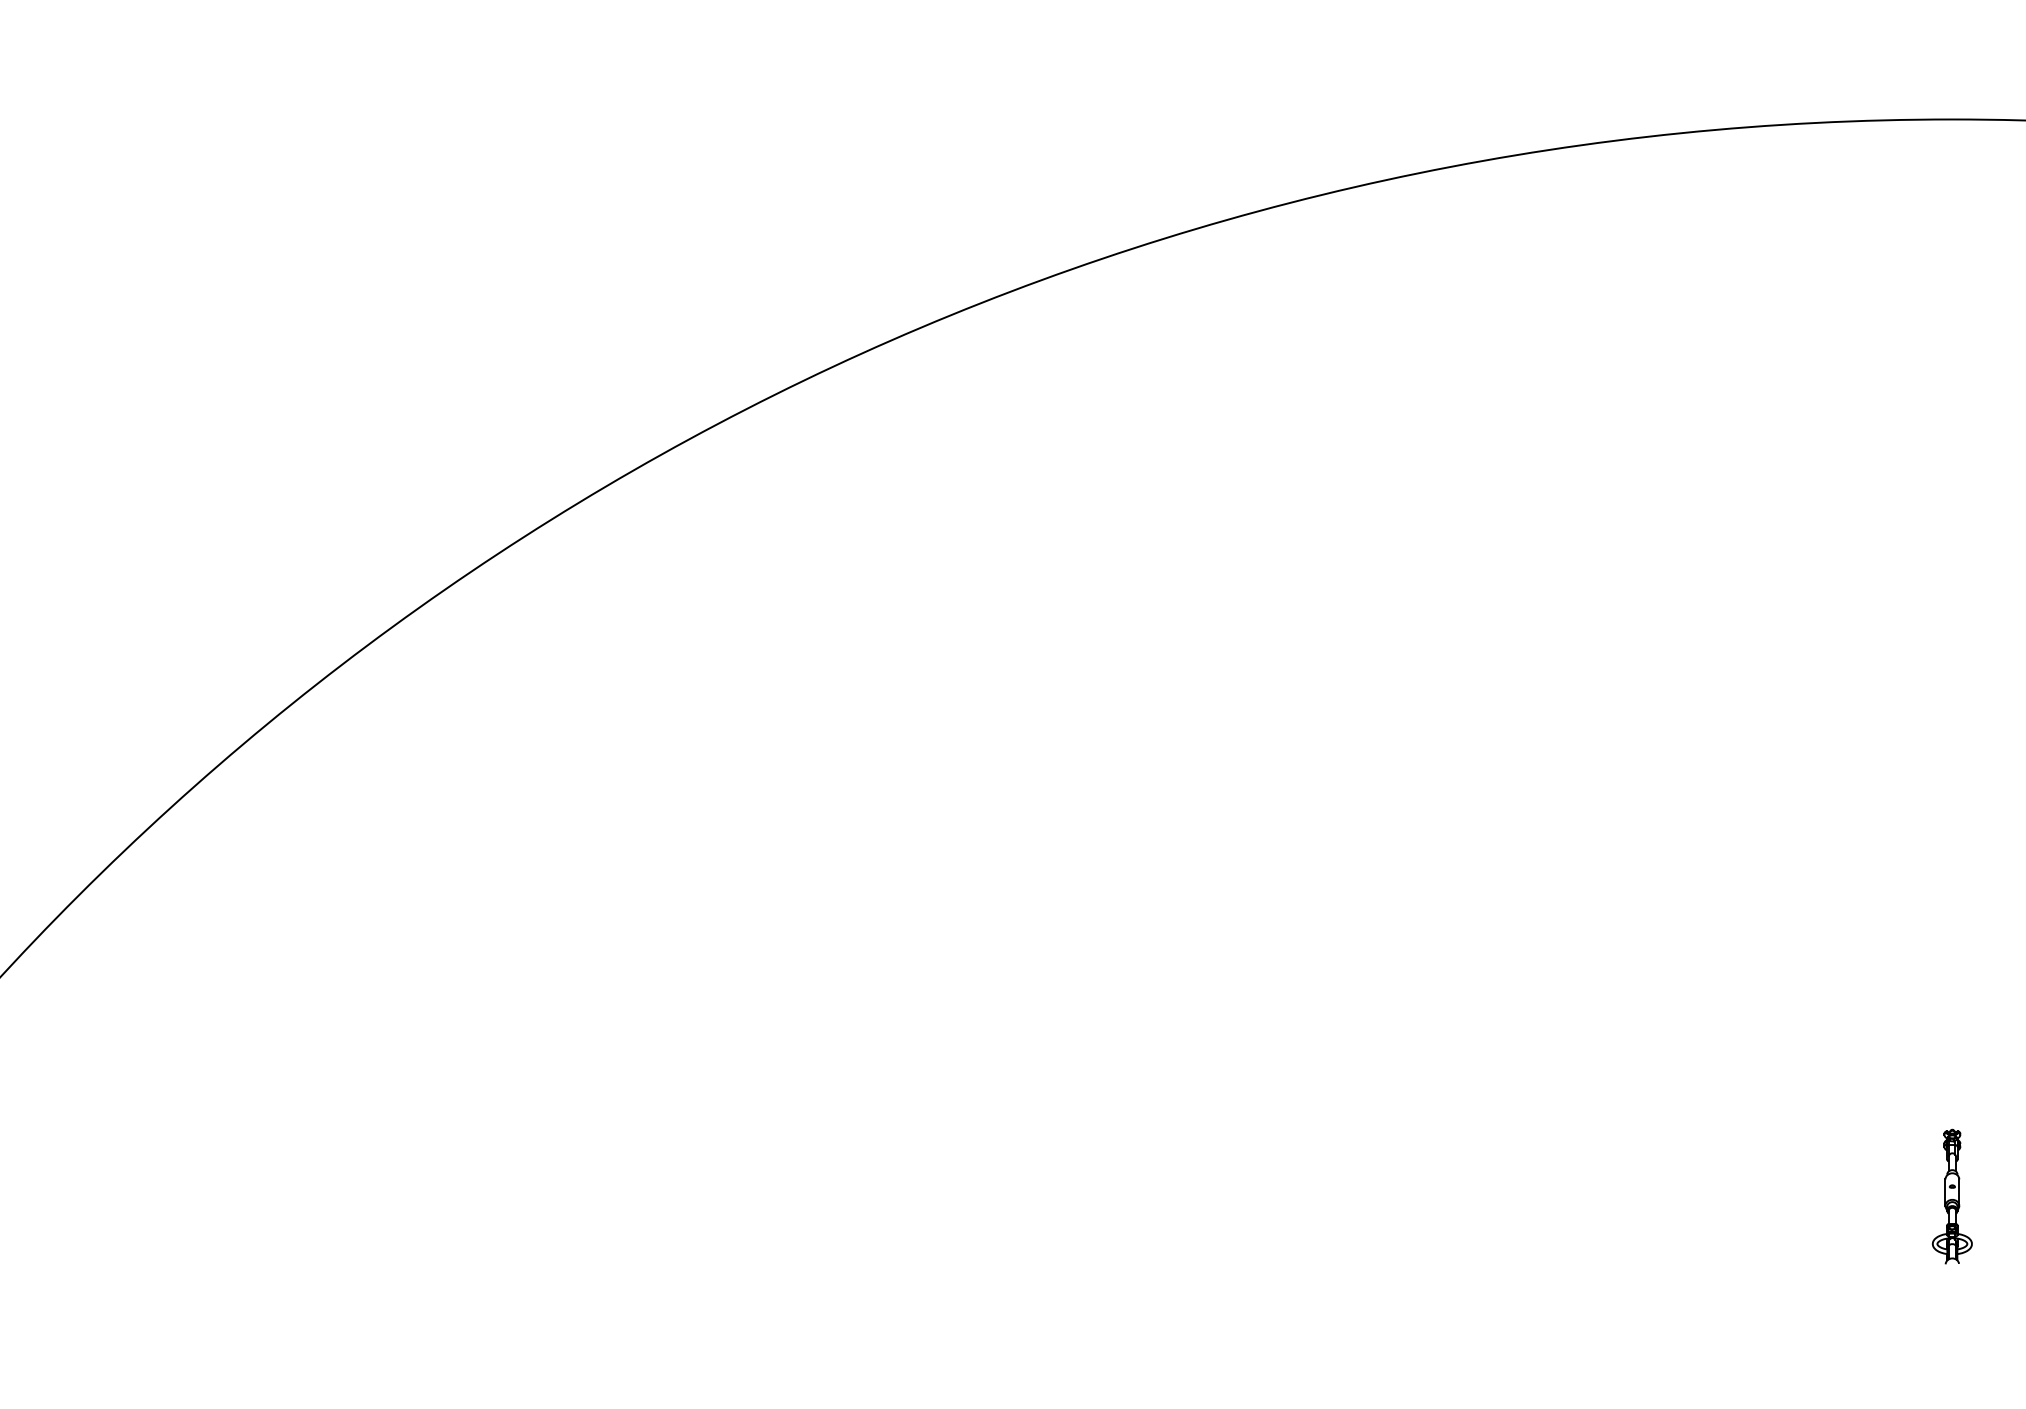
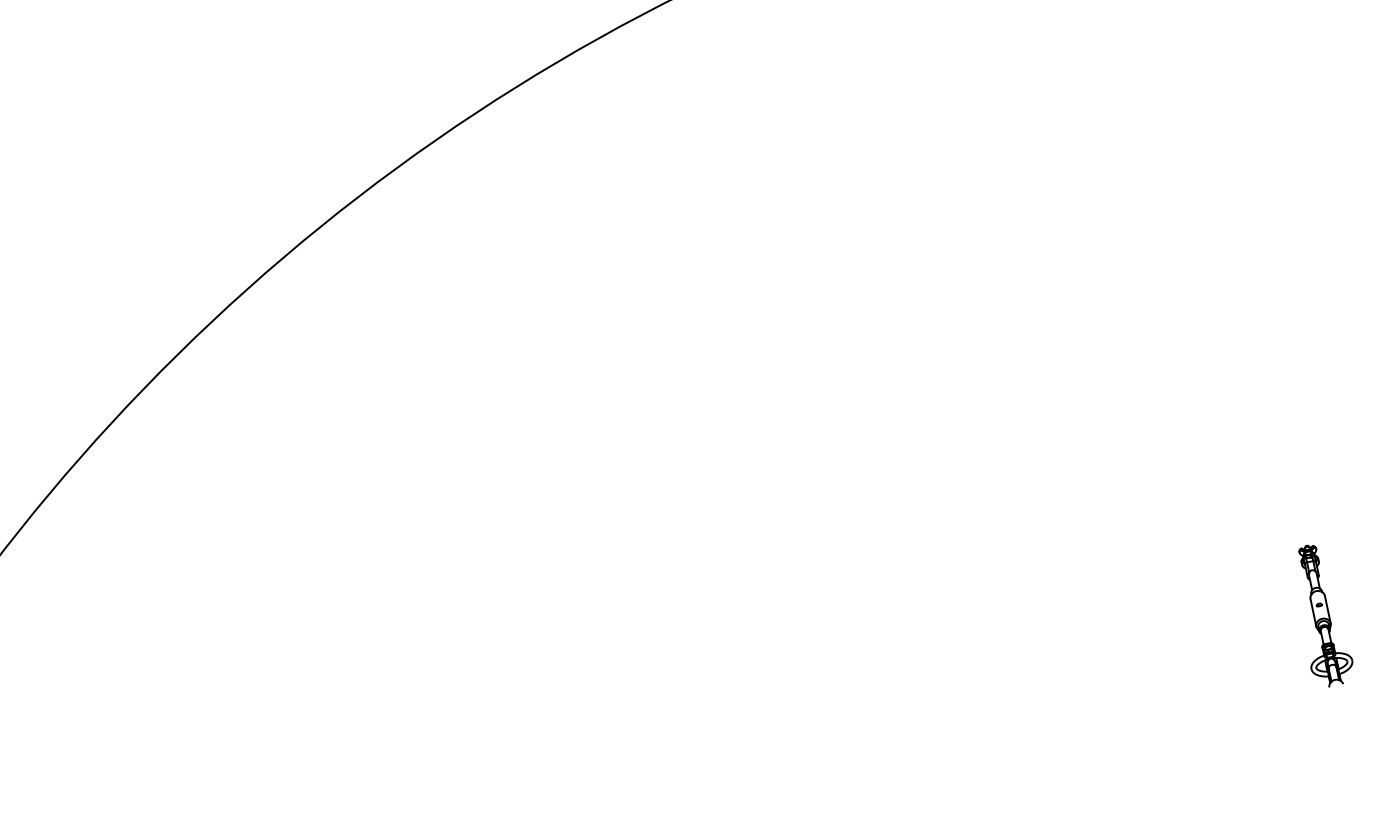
part: (1952, 1196) -> (1321, 615), size x1.43

